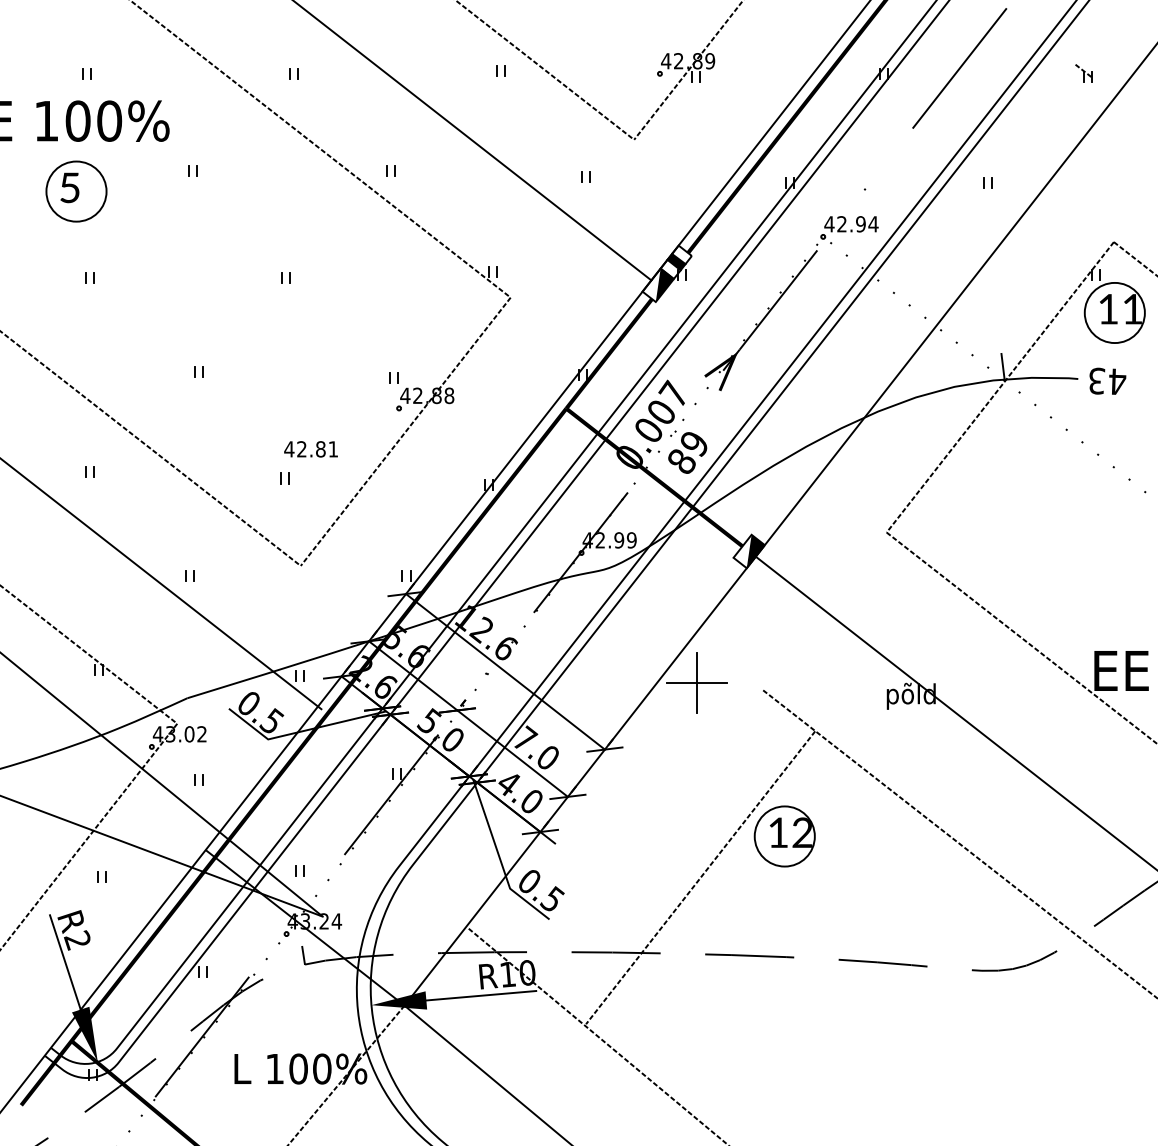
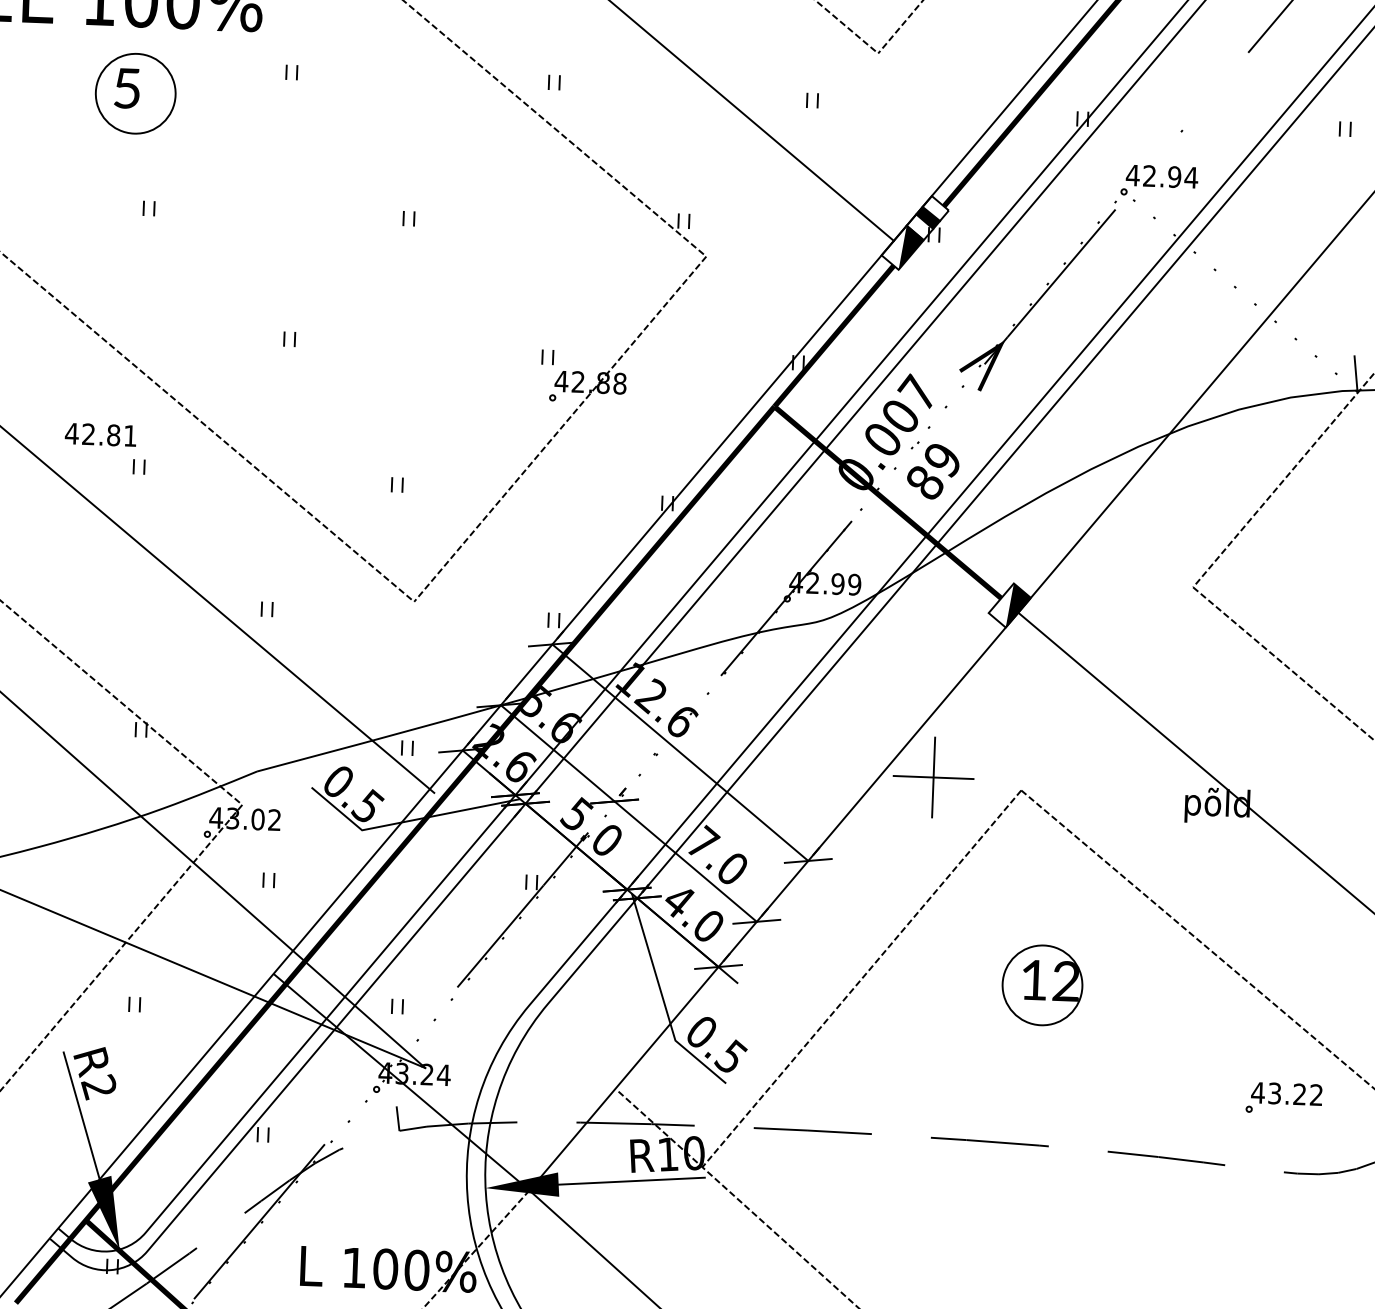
text: (310, 449) -> (100, 435), moved
line: (700, 877) -> (861, 978), moved
part: (969, 914) -> (1283, 1098), added

